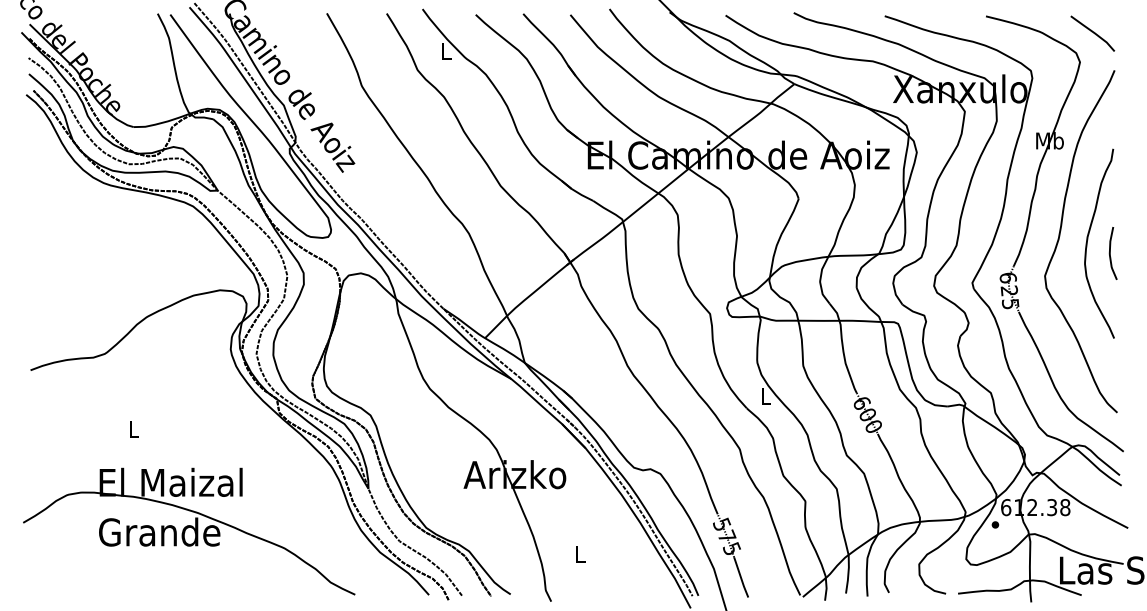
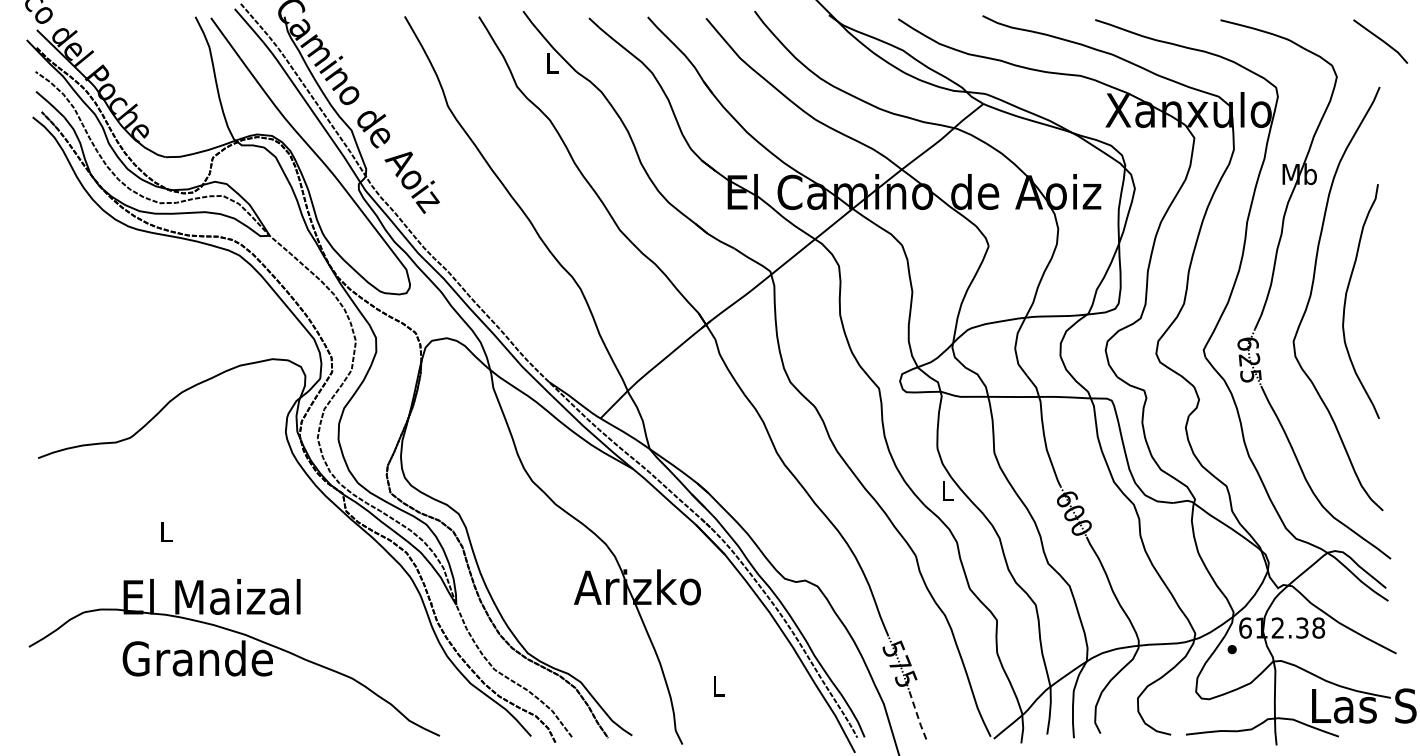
line: (1092, 32) -> (1380, 40), moved
curve: (1110, 253) -> (1374, 313), removed
line: (741, 577) -> (917, 714), solid -> dashed

